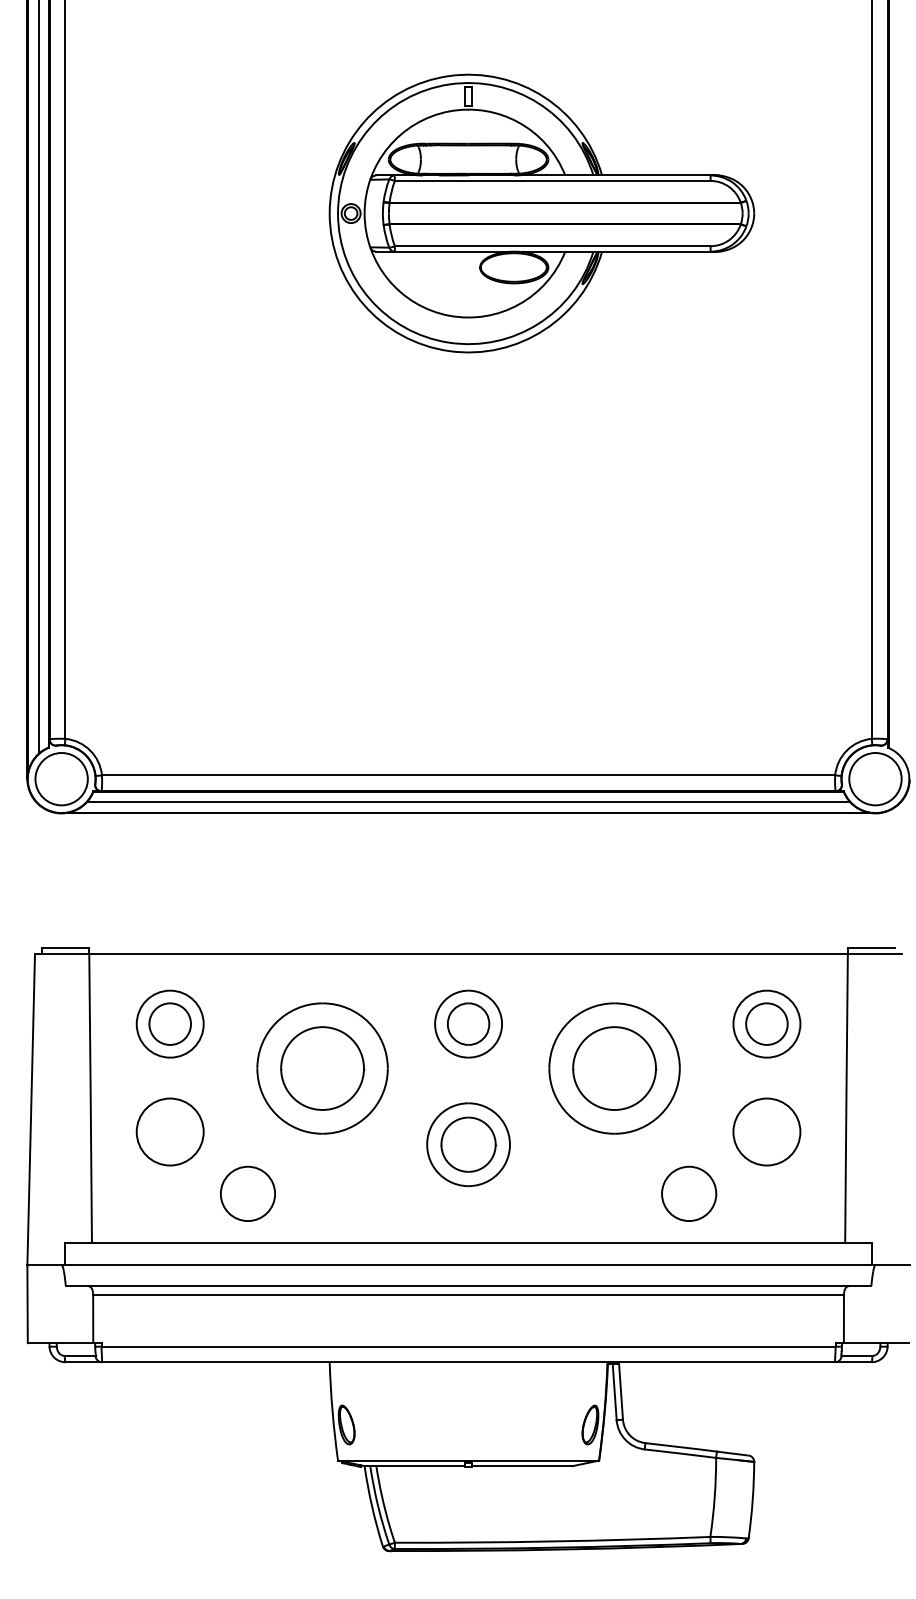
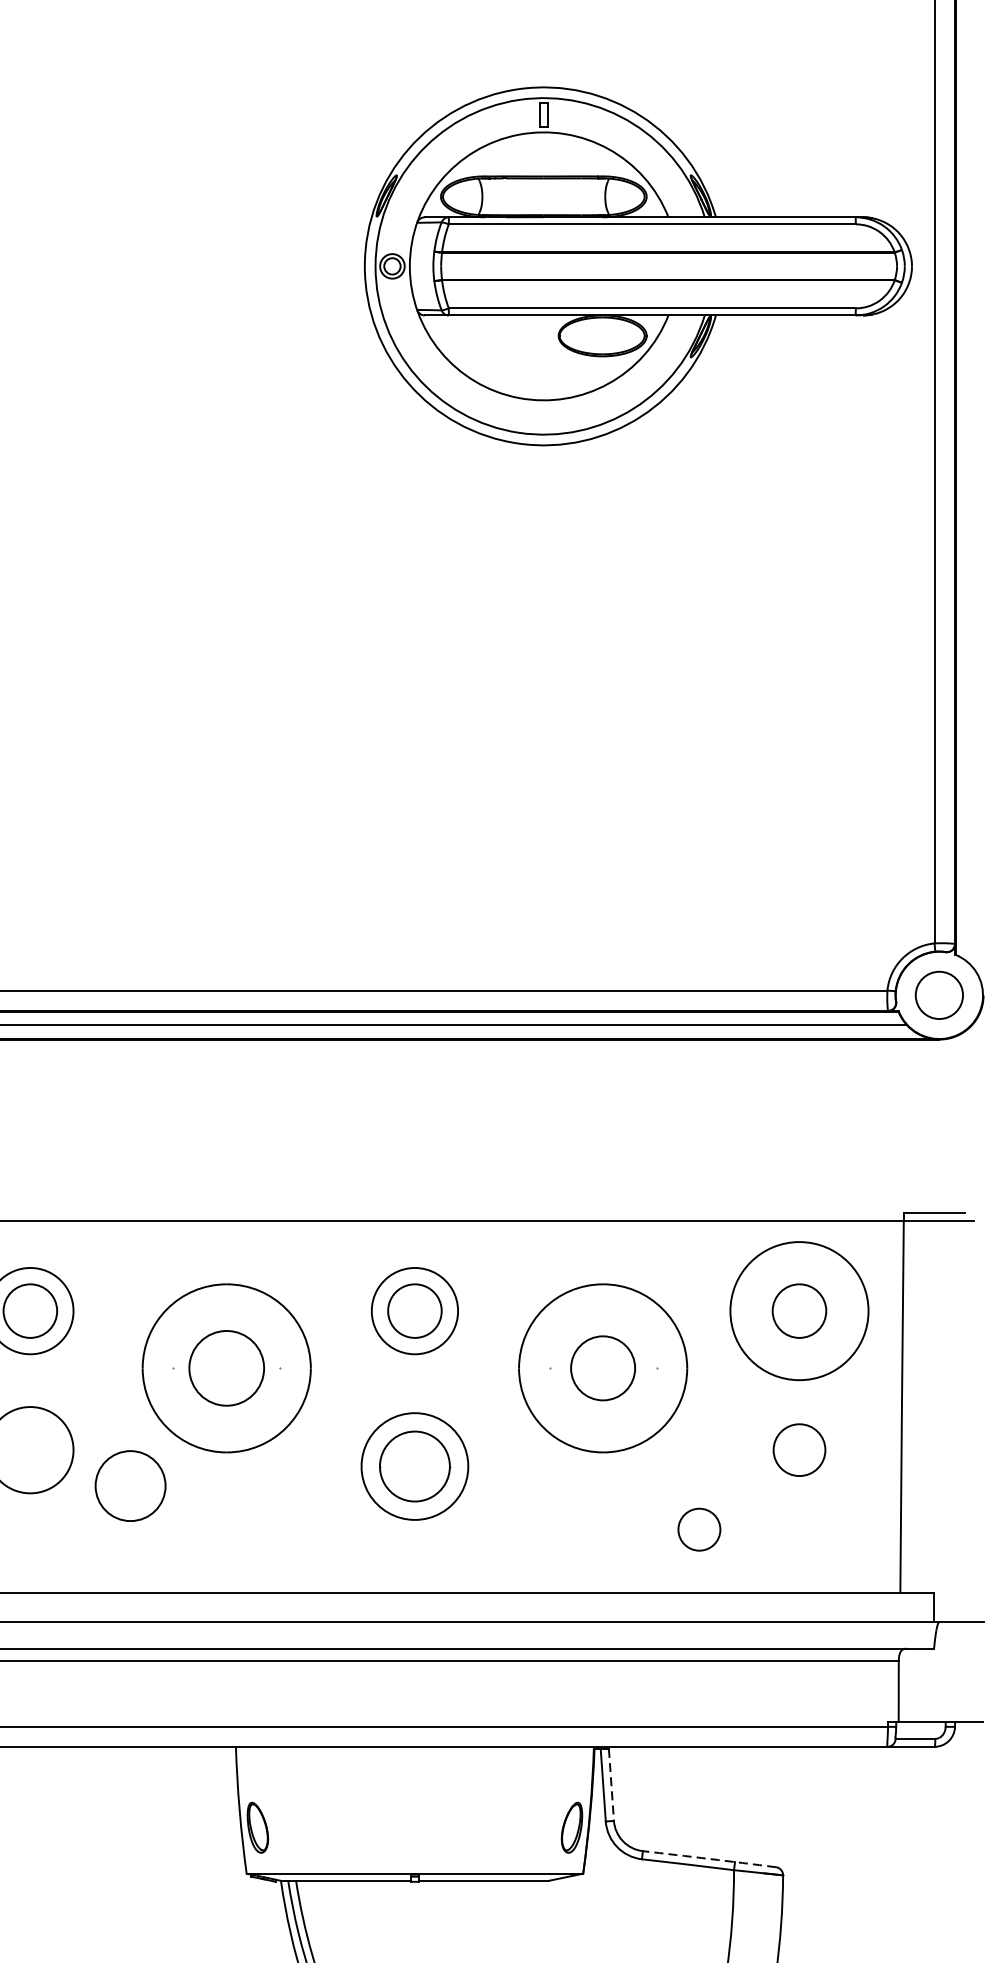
part: (541, 213) -> (637, 266), moved
circle: (875, 779) -> (939, 995), size x0.7
circle: (766, 1023) -> (798, 1310), size x1.6
circle: (322, 1068) -> (226, 1368), size x0.7
circle: (614, 1068) -> (603, 1368), size x0.6
circle: (766, 1131) -> (798, 1449), size x0.6
circle: (247, 1193) -> (129, 1485), moved
circle: (689, 1193) -> (699, 1529), size x0.6
line: (621, 1392) -> (612, 1785), solid -> dashed
arc: (697, 1449) -> (709, 1859), solid -> dashed

